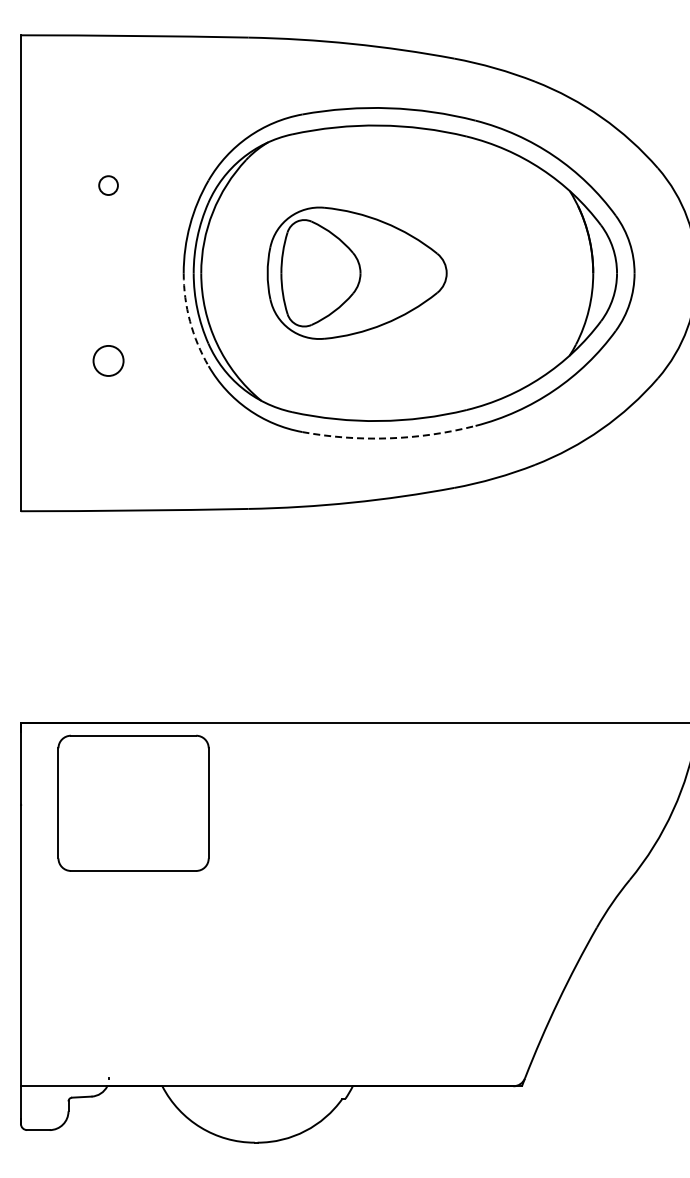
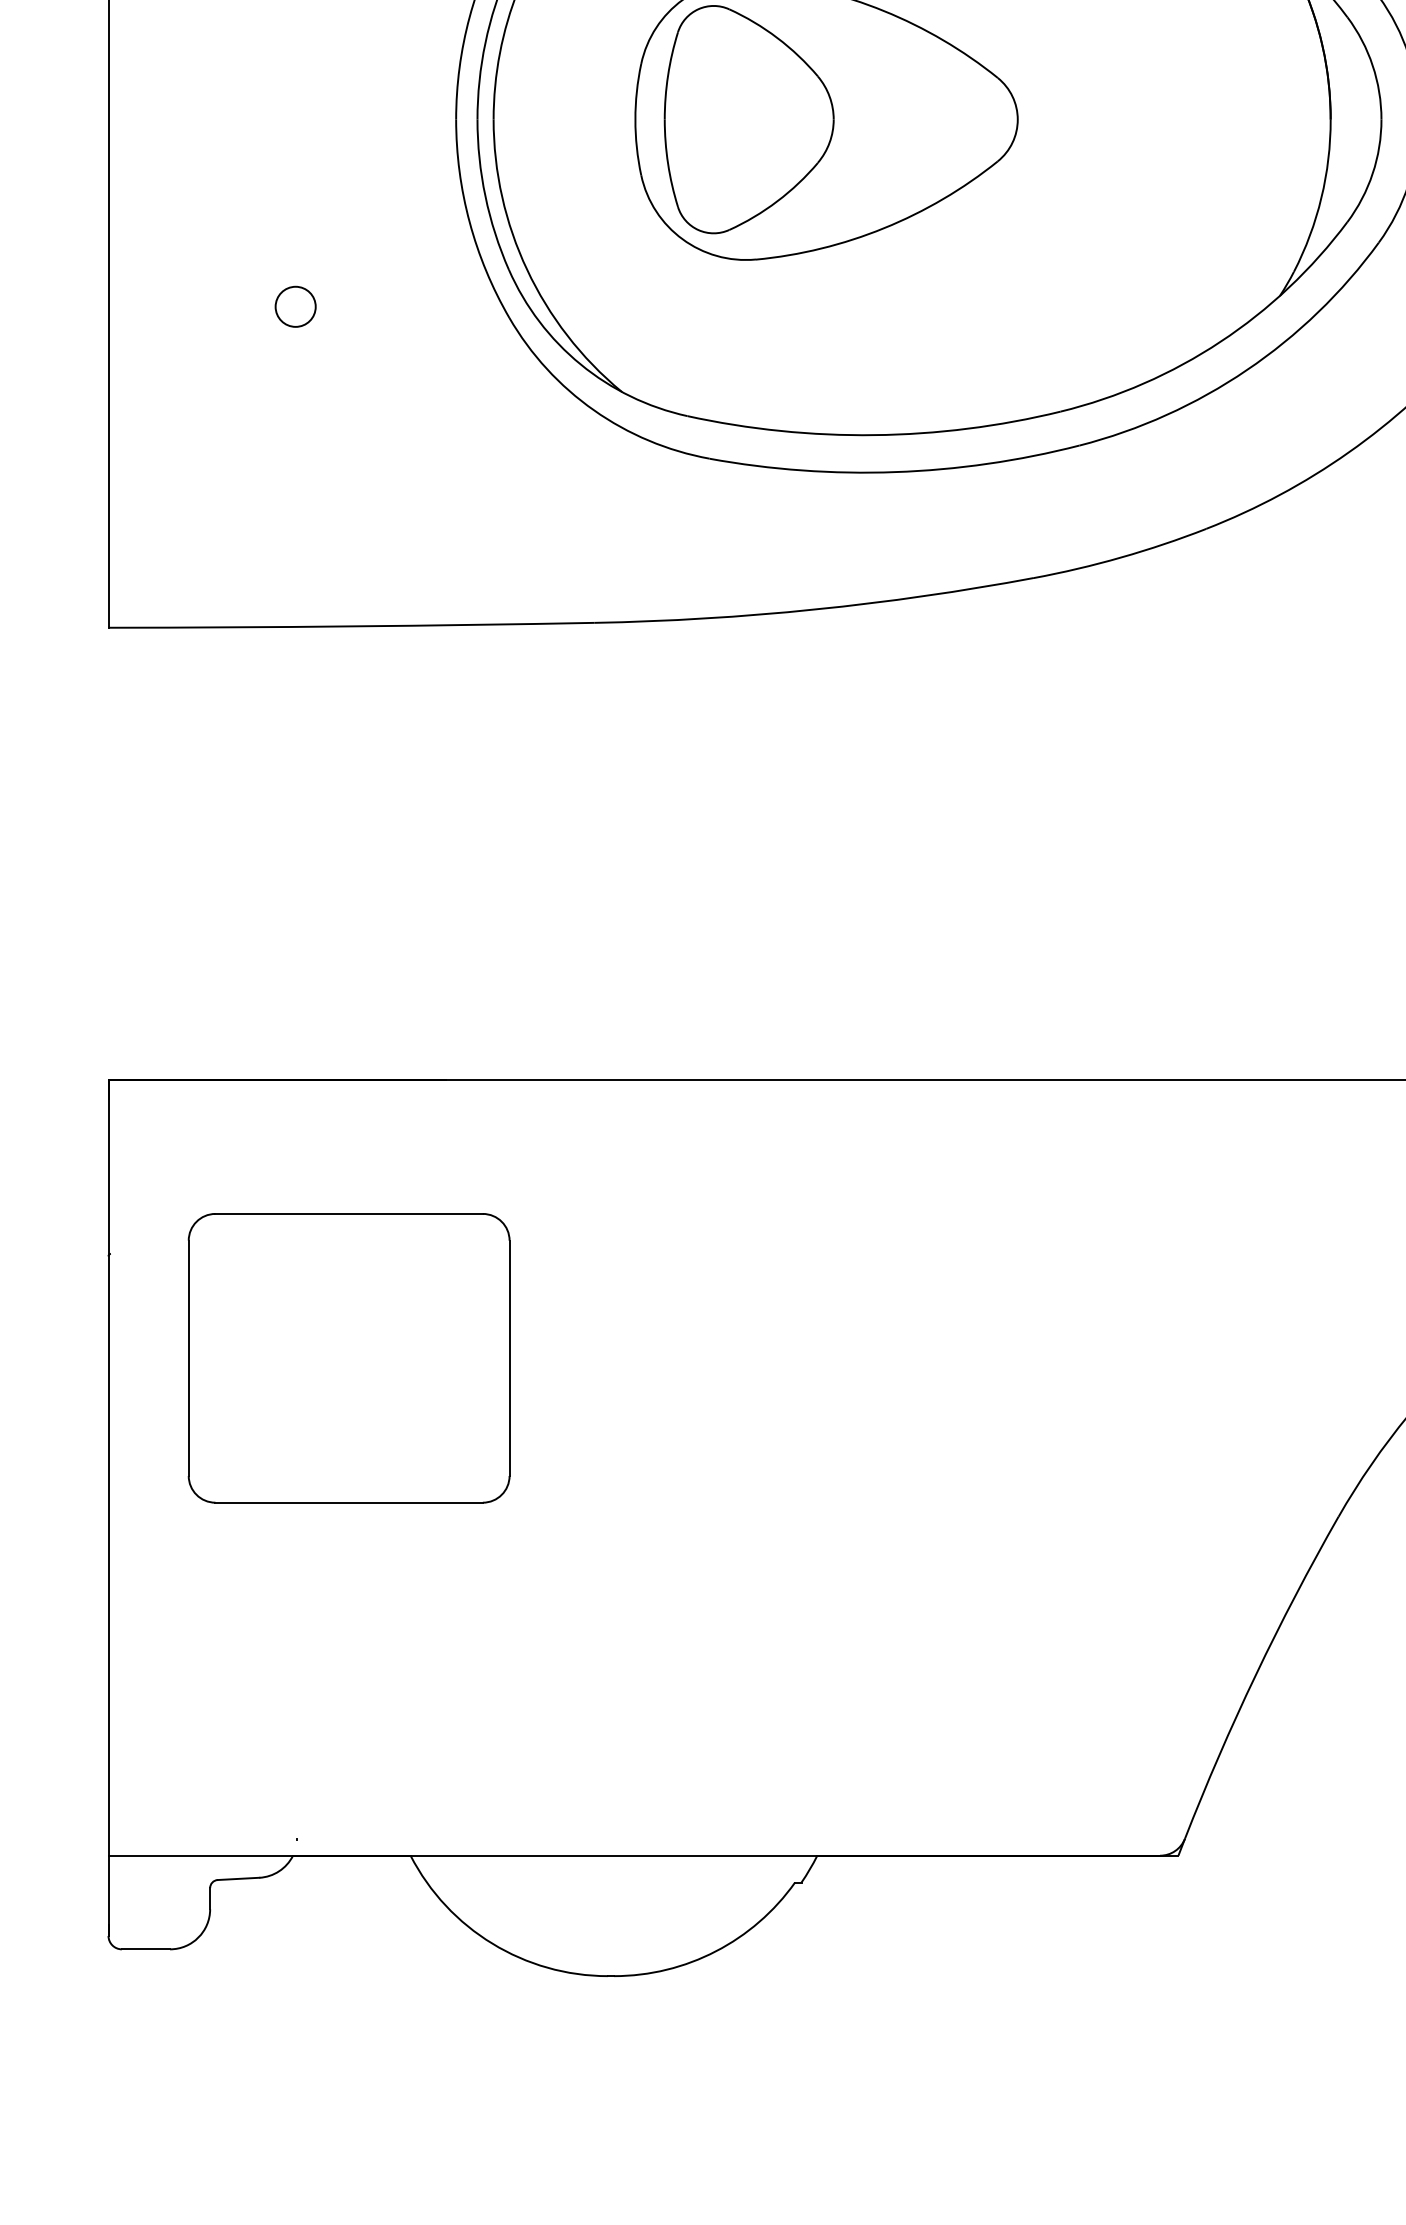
arc: (190, 321) -> (470, 222), dashed -> solid
circle: (108, 360) -> (295, 305), size x0.62
arc: (389, 438) -> (895, 472), dashed -> solid
part: (133, 802) -> (348, 1356), moved

